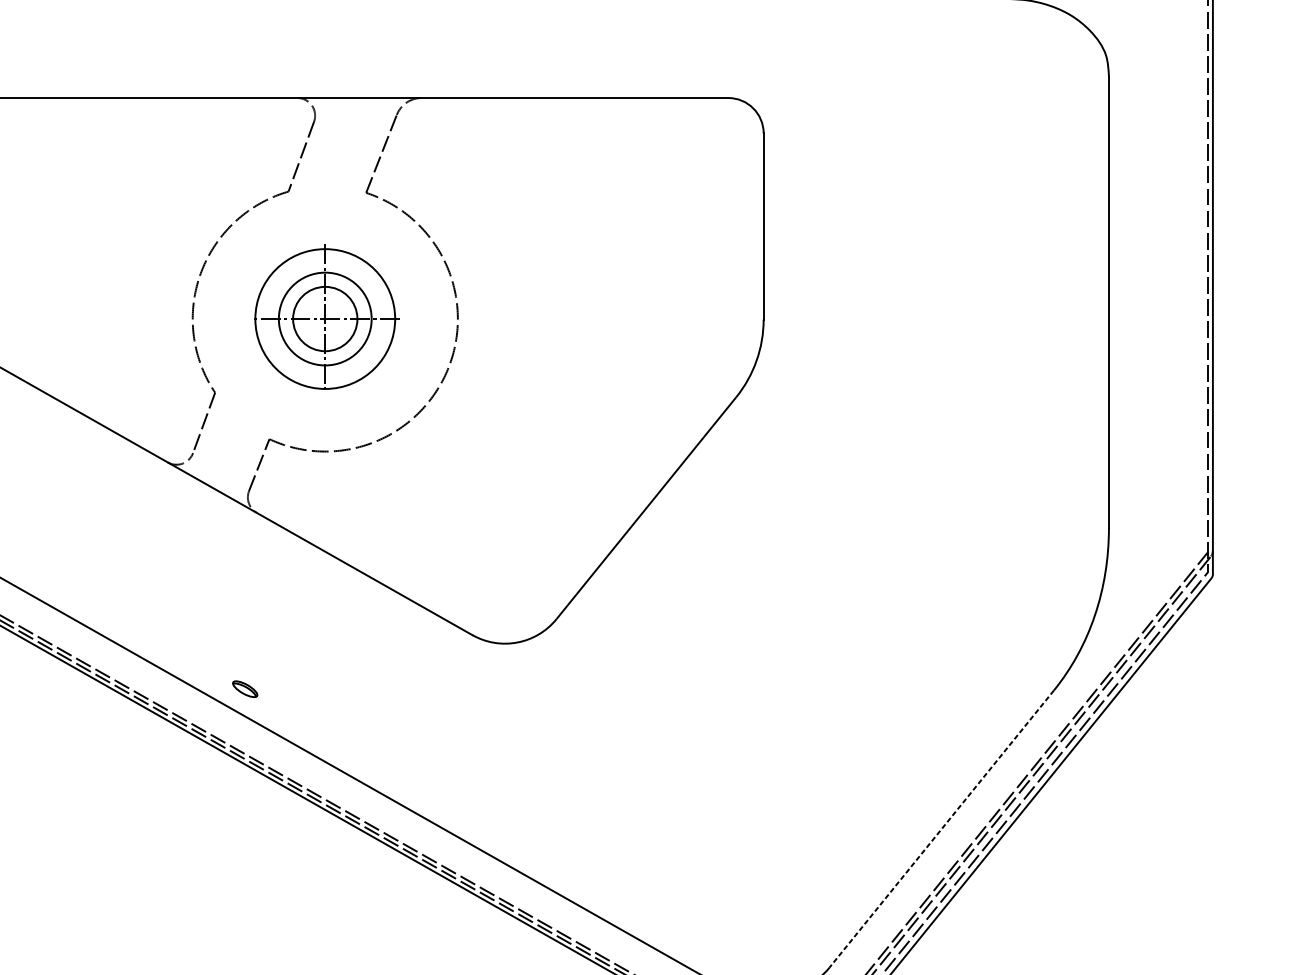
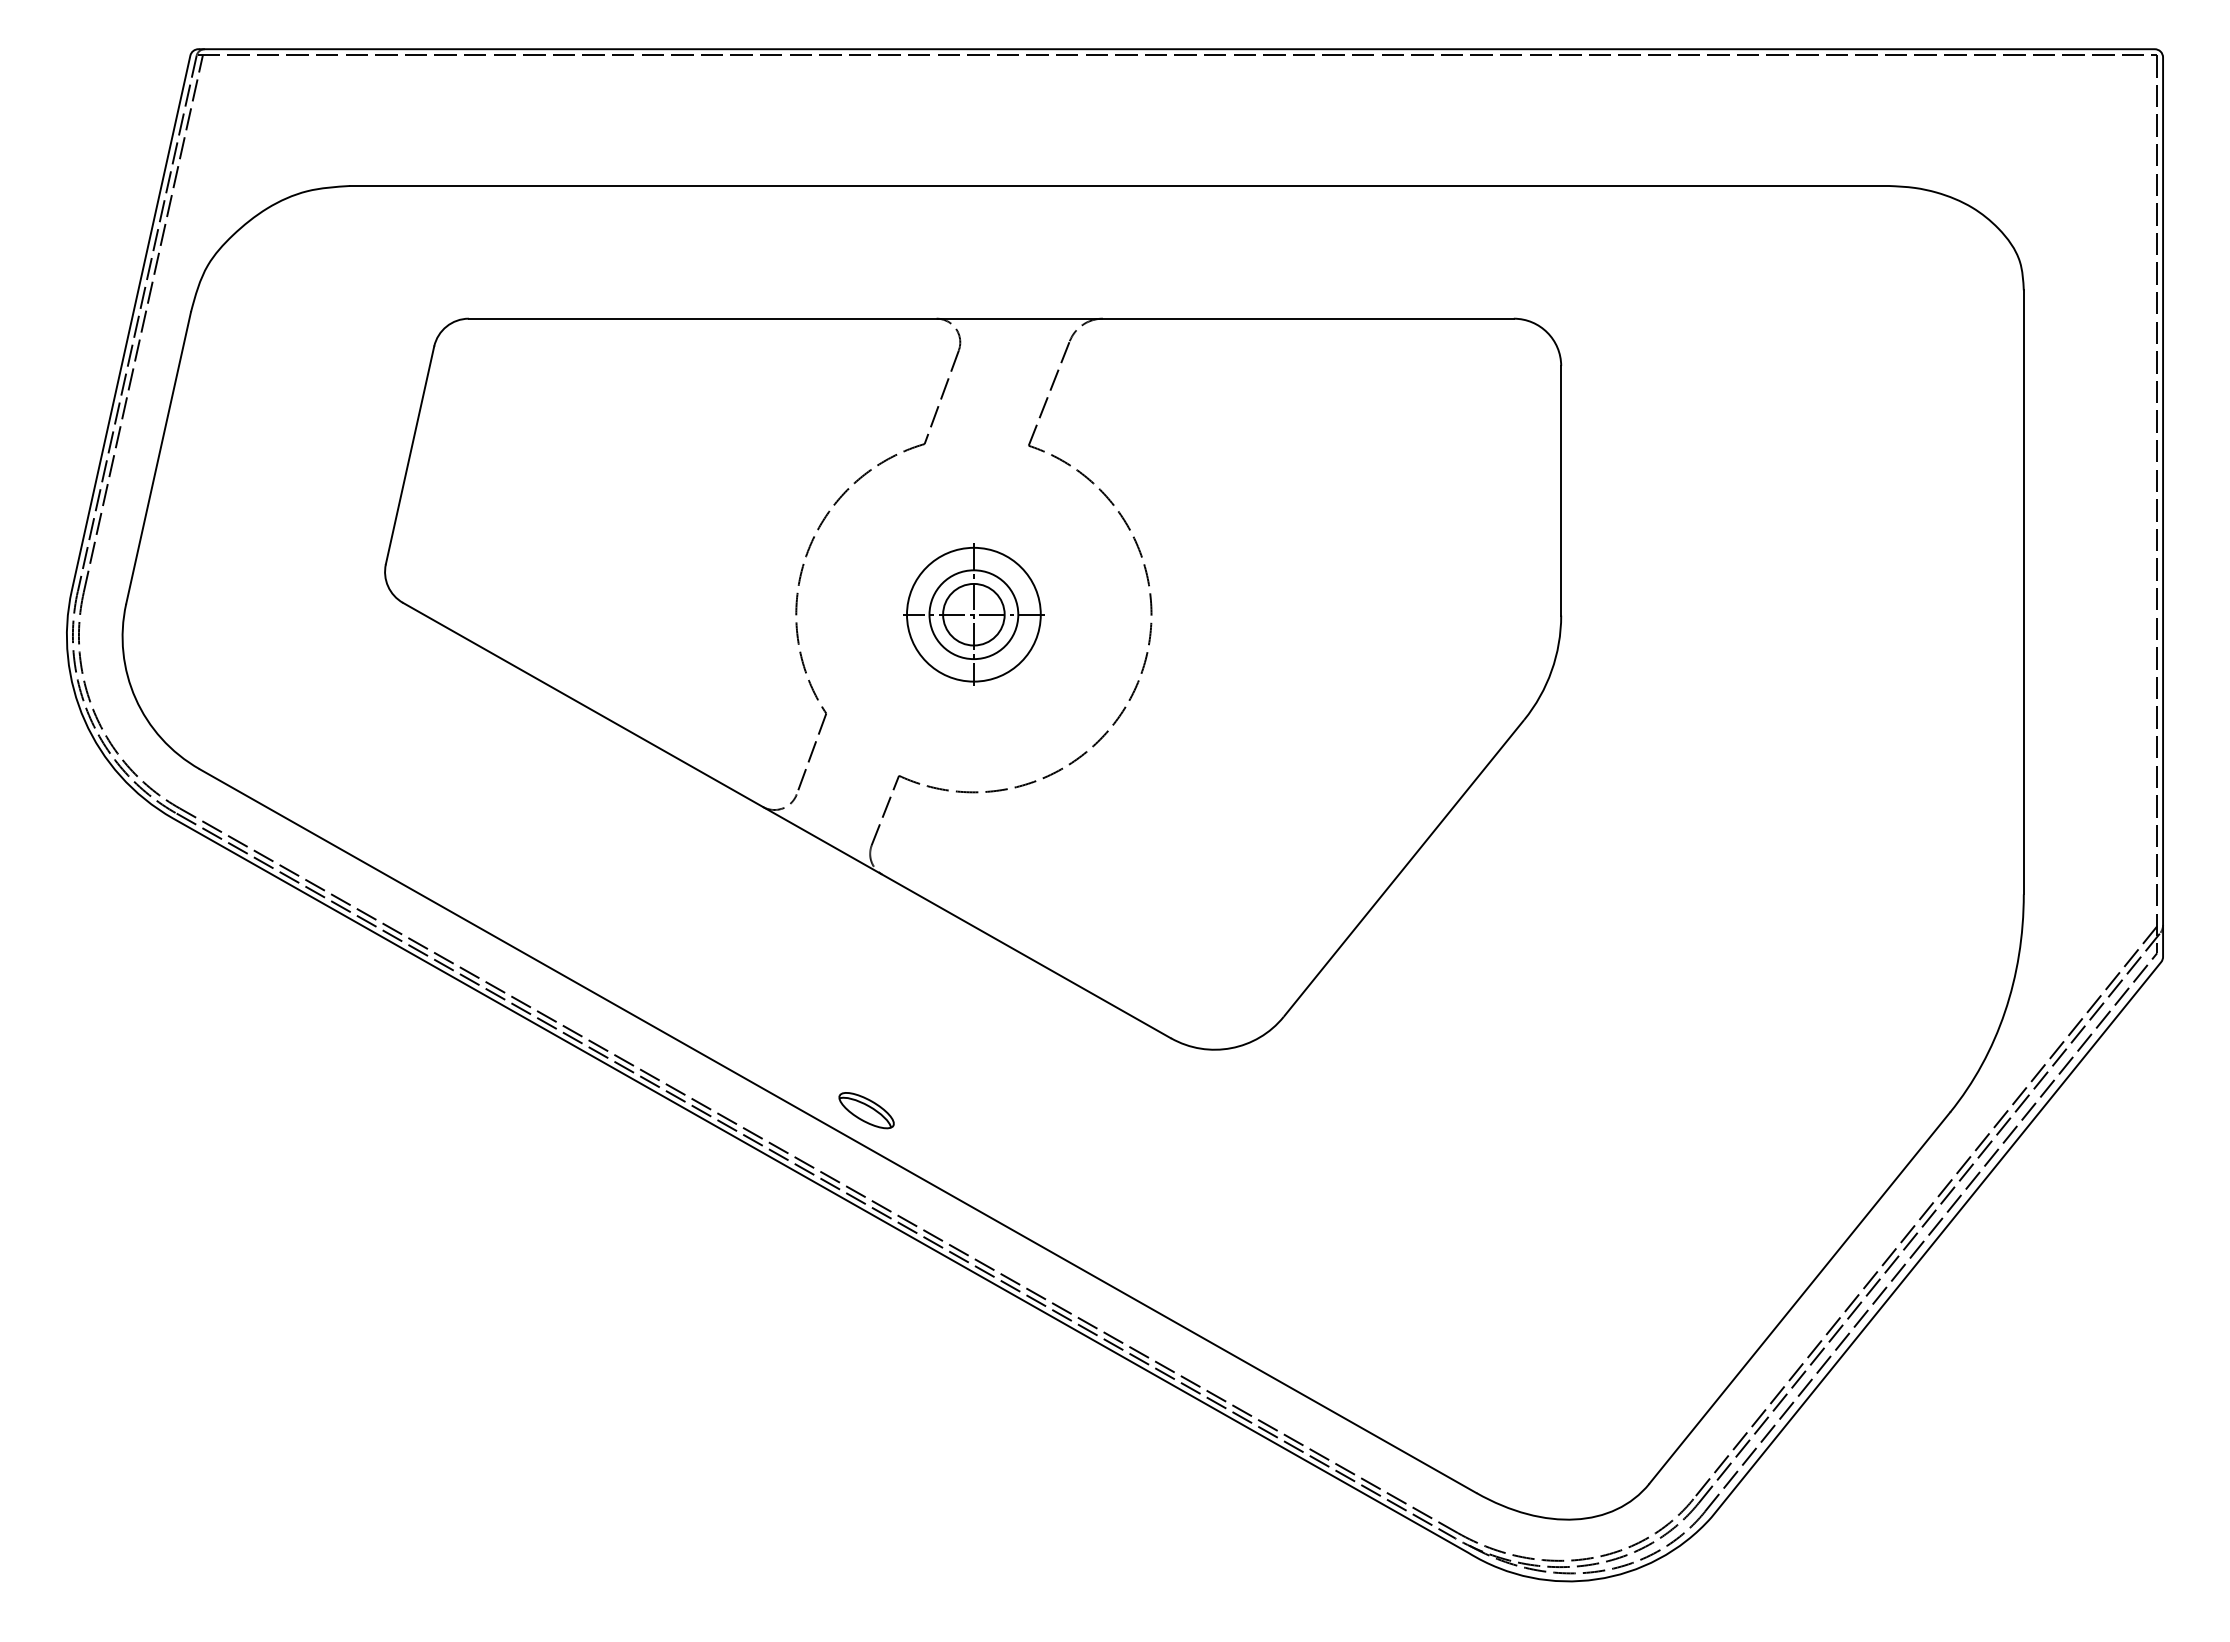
part: (325, 318) -> (973, 614), size x0.71
part: (245, 689) -> (866, 1110), size x1.67
line: (941, 829) -> (1799, 1298), dashed -> solid

